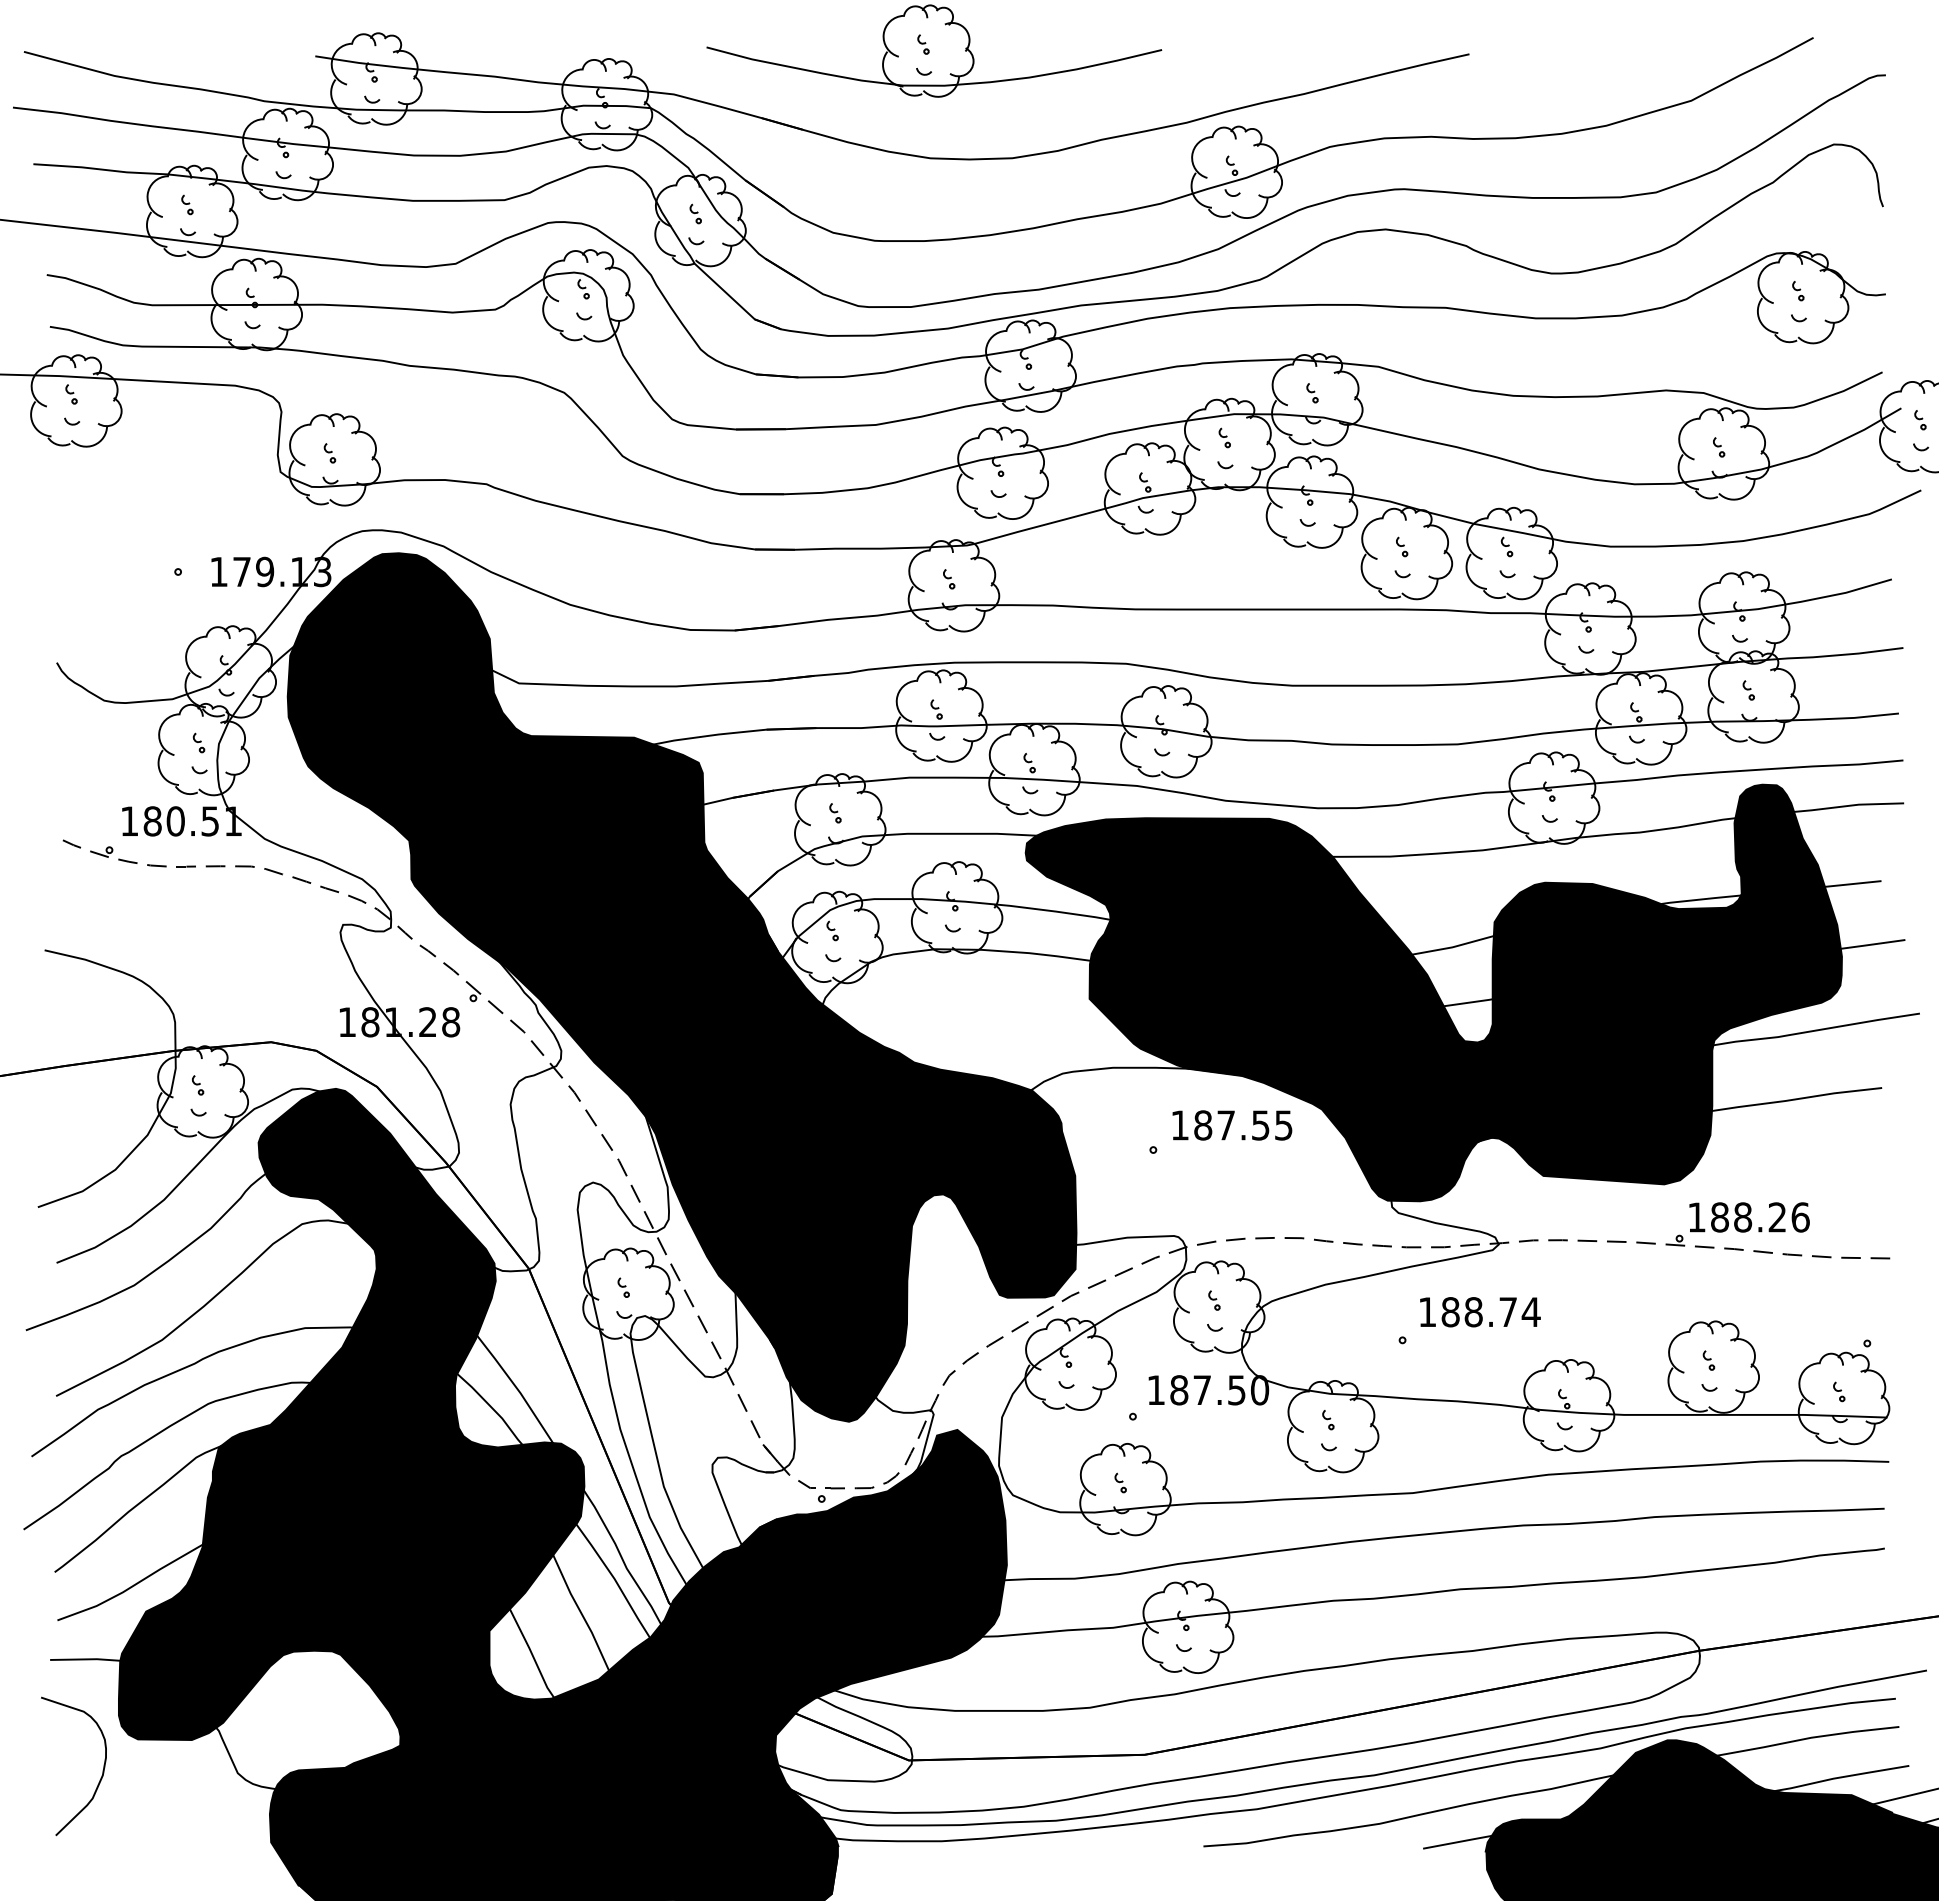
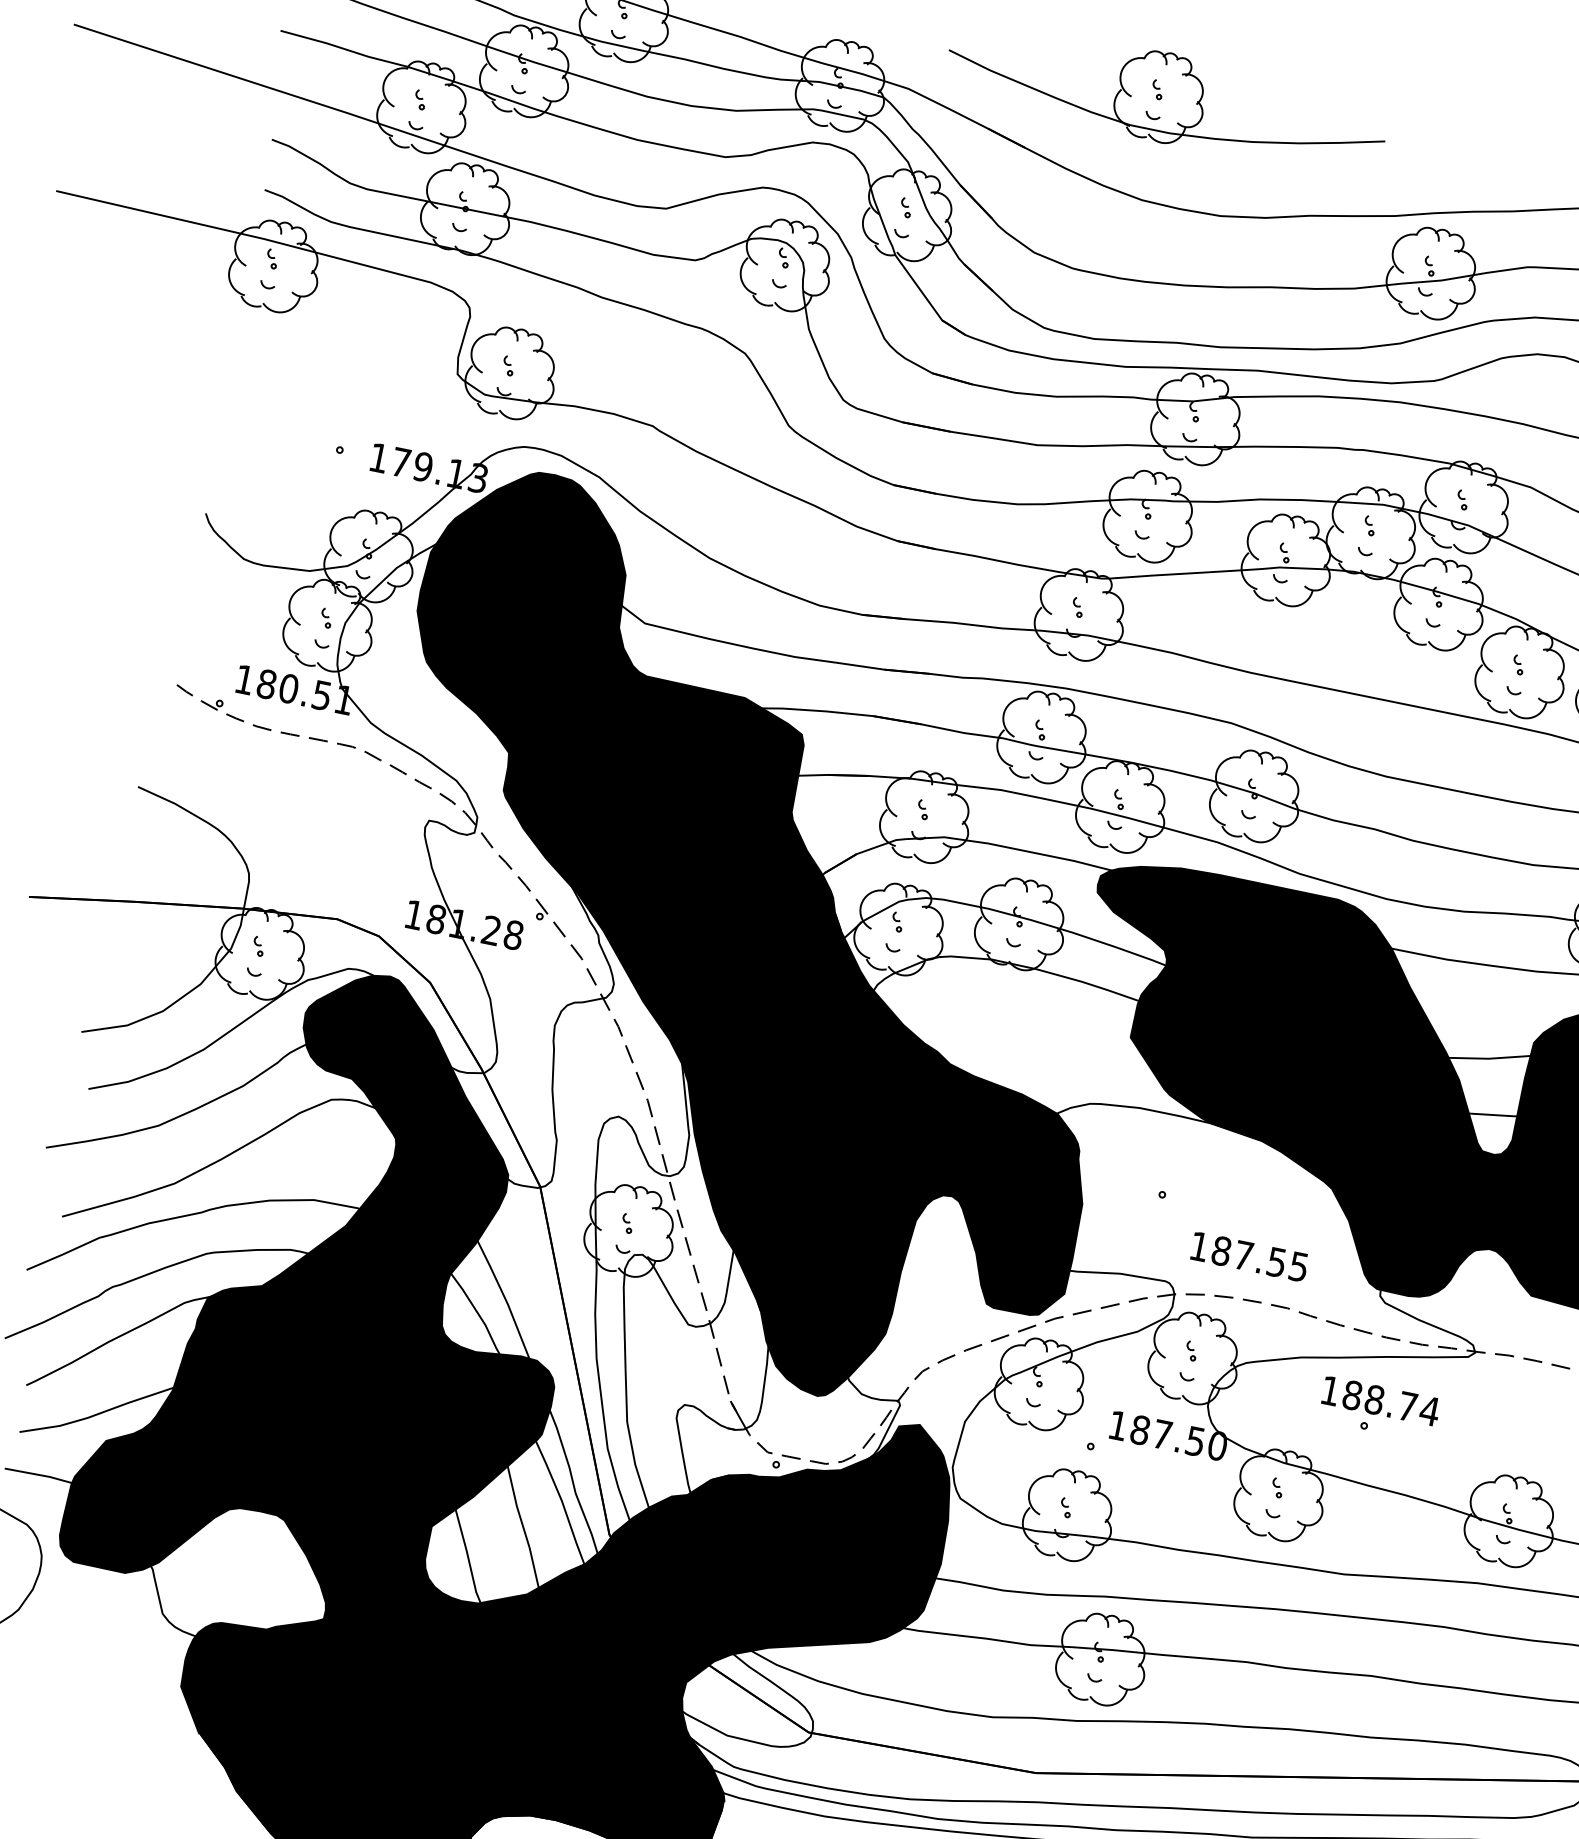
text: (1232, 1125) -> (1249, 1256), moved
text: (1480, 1312) -> (1381, 1401), moved

